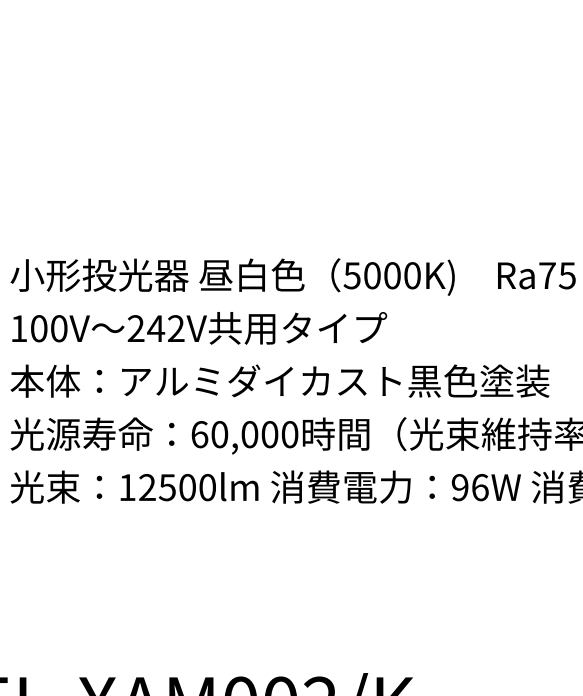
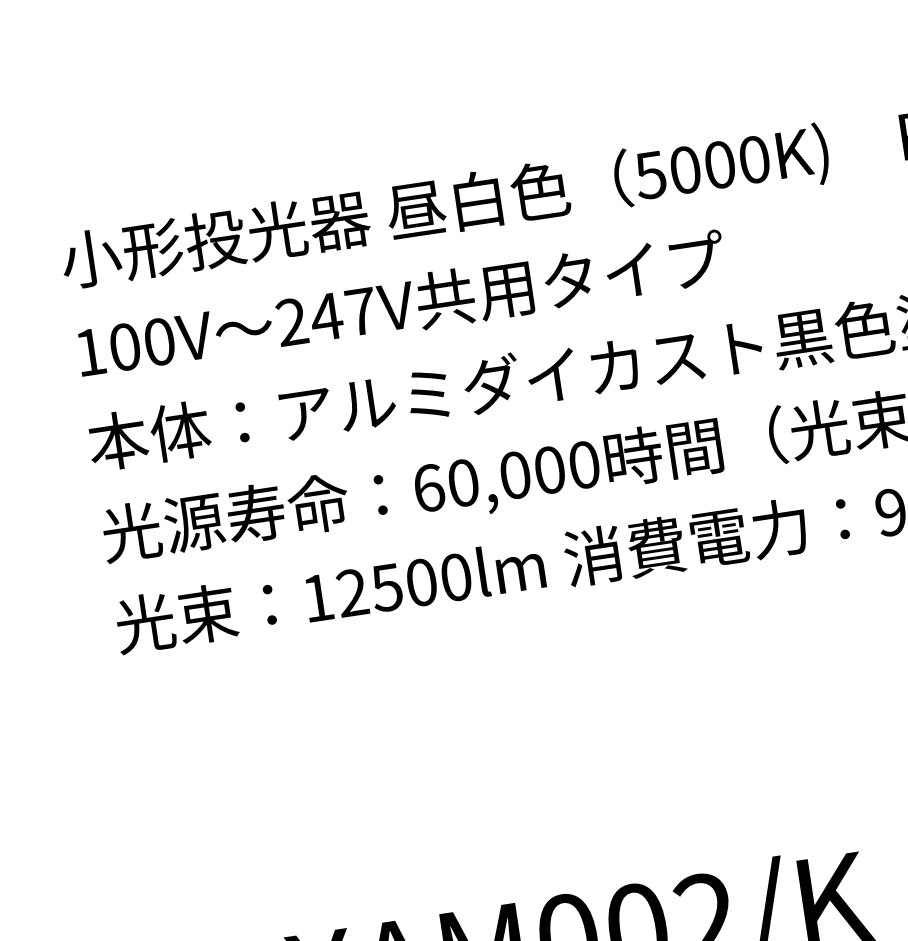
text: (176, 328) -> (361, 311), 242V -> 247V

